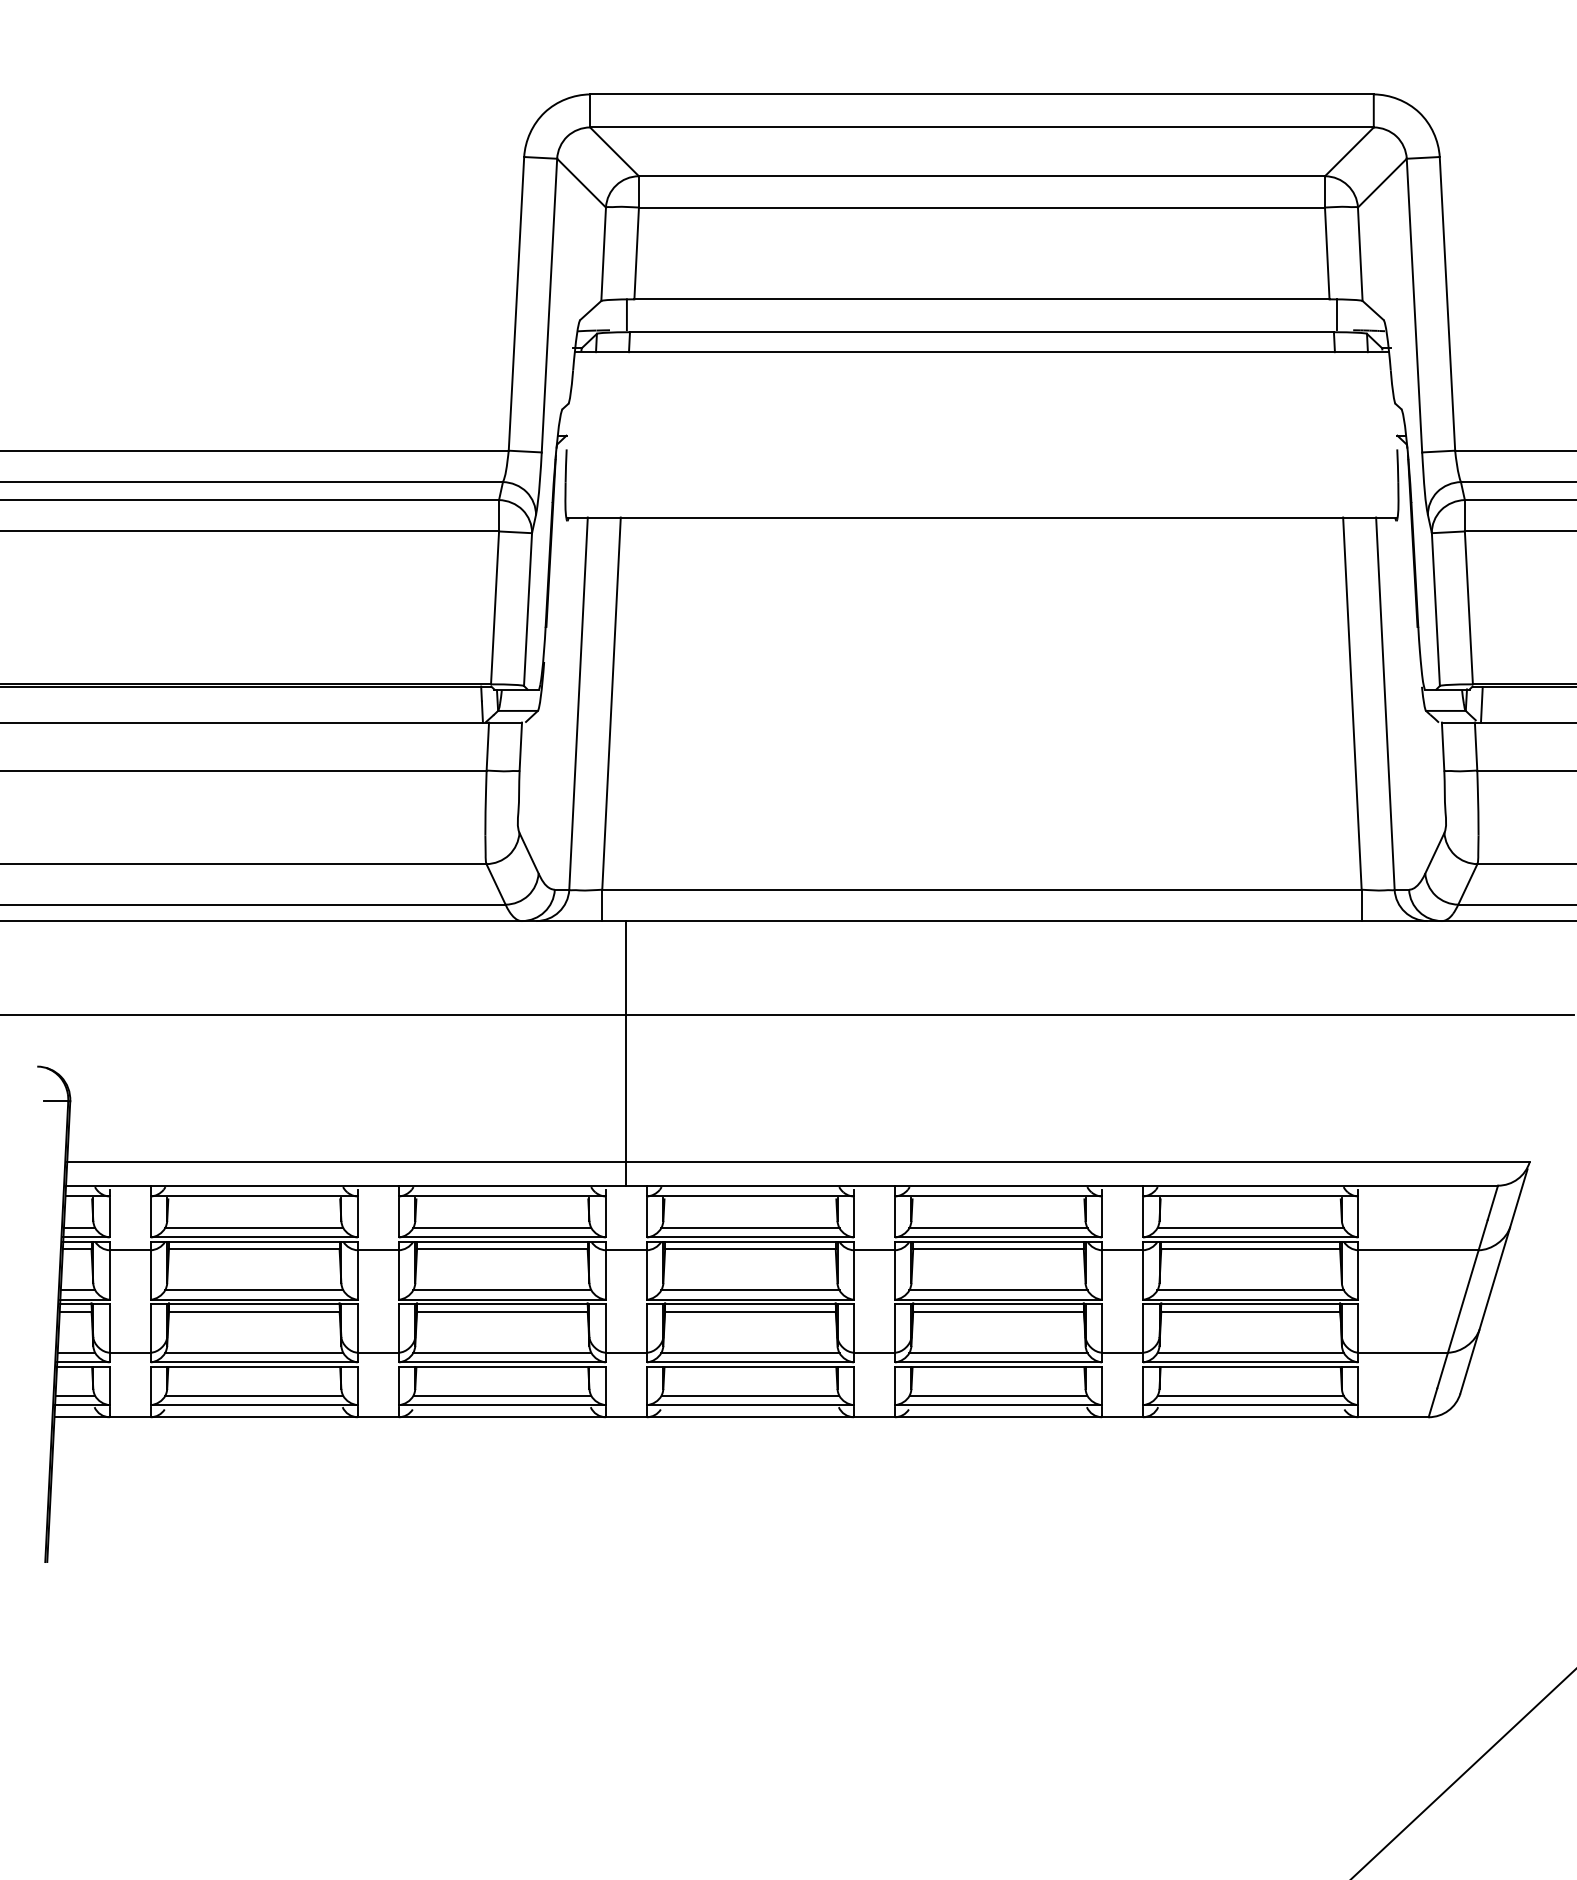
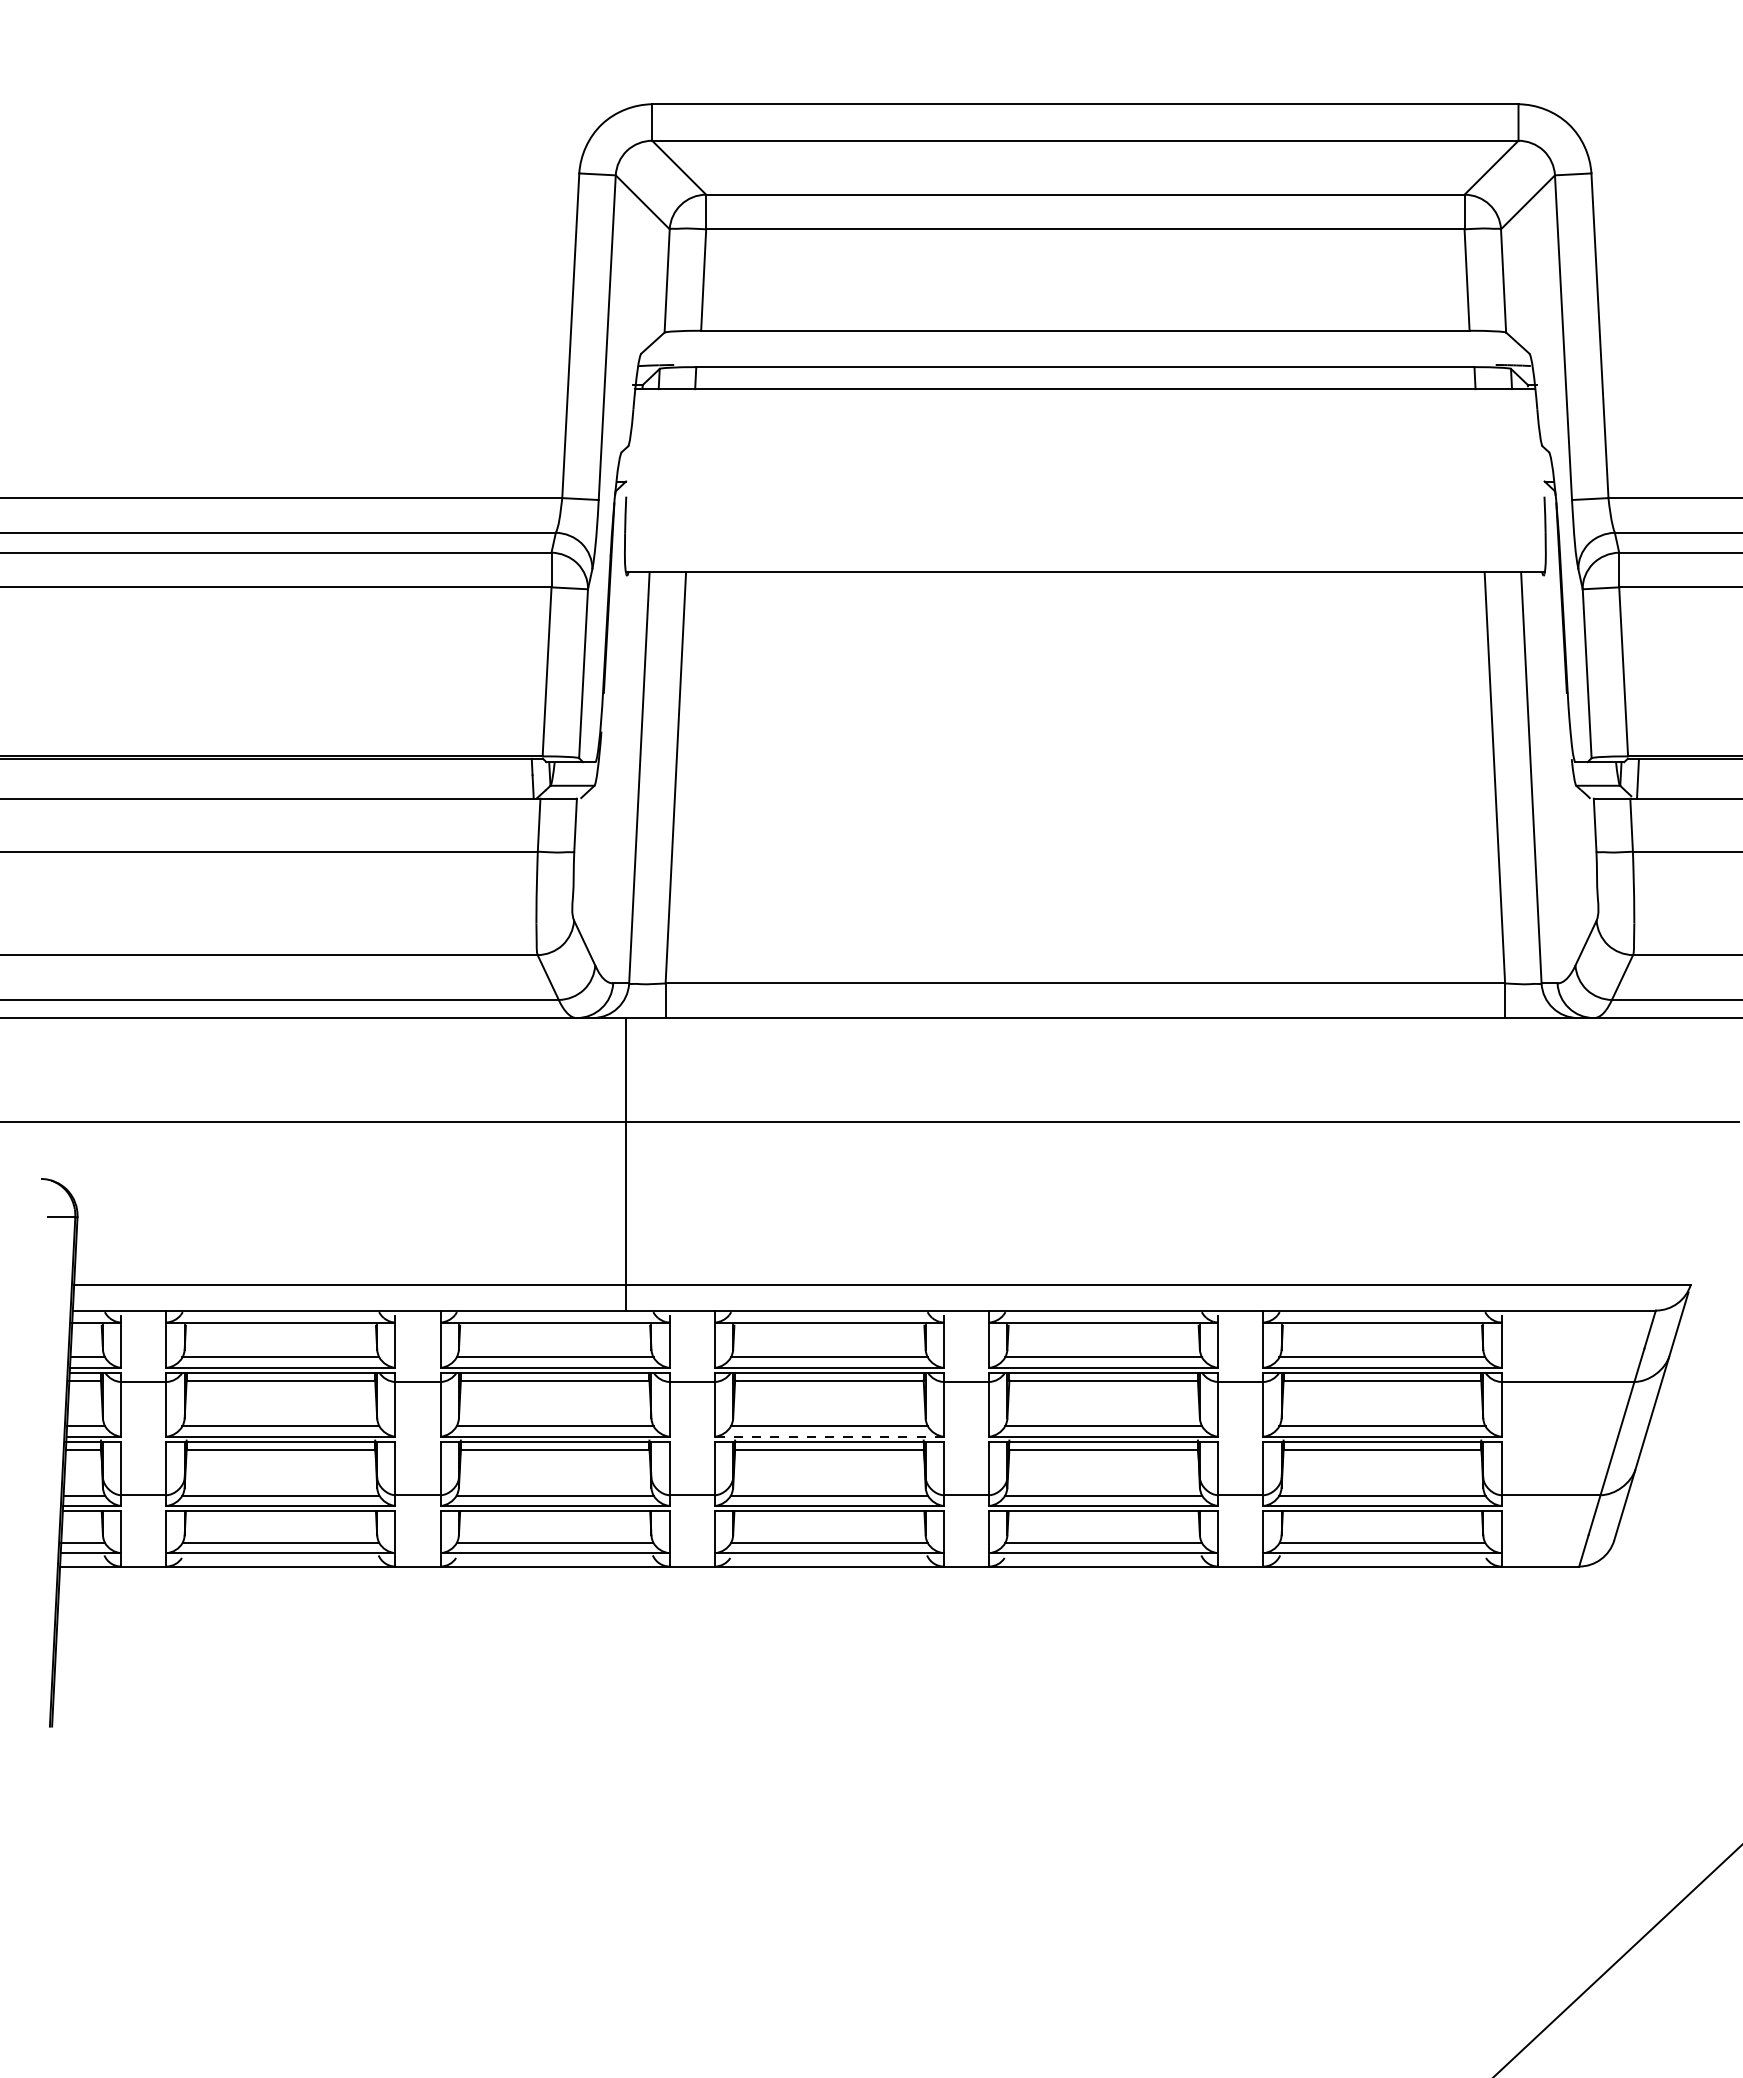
line: (626, 314) -> (692, 347), removed
line: (1336, 314) -> (1477, 347), removed
line: (626, 1053) -> (626, 1164), moved
line: (750, 1299) -> (829, 1436), solid -> dashed

